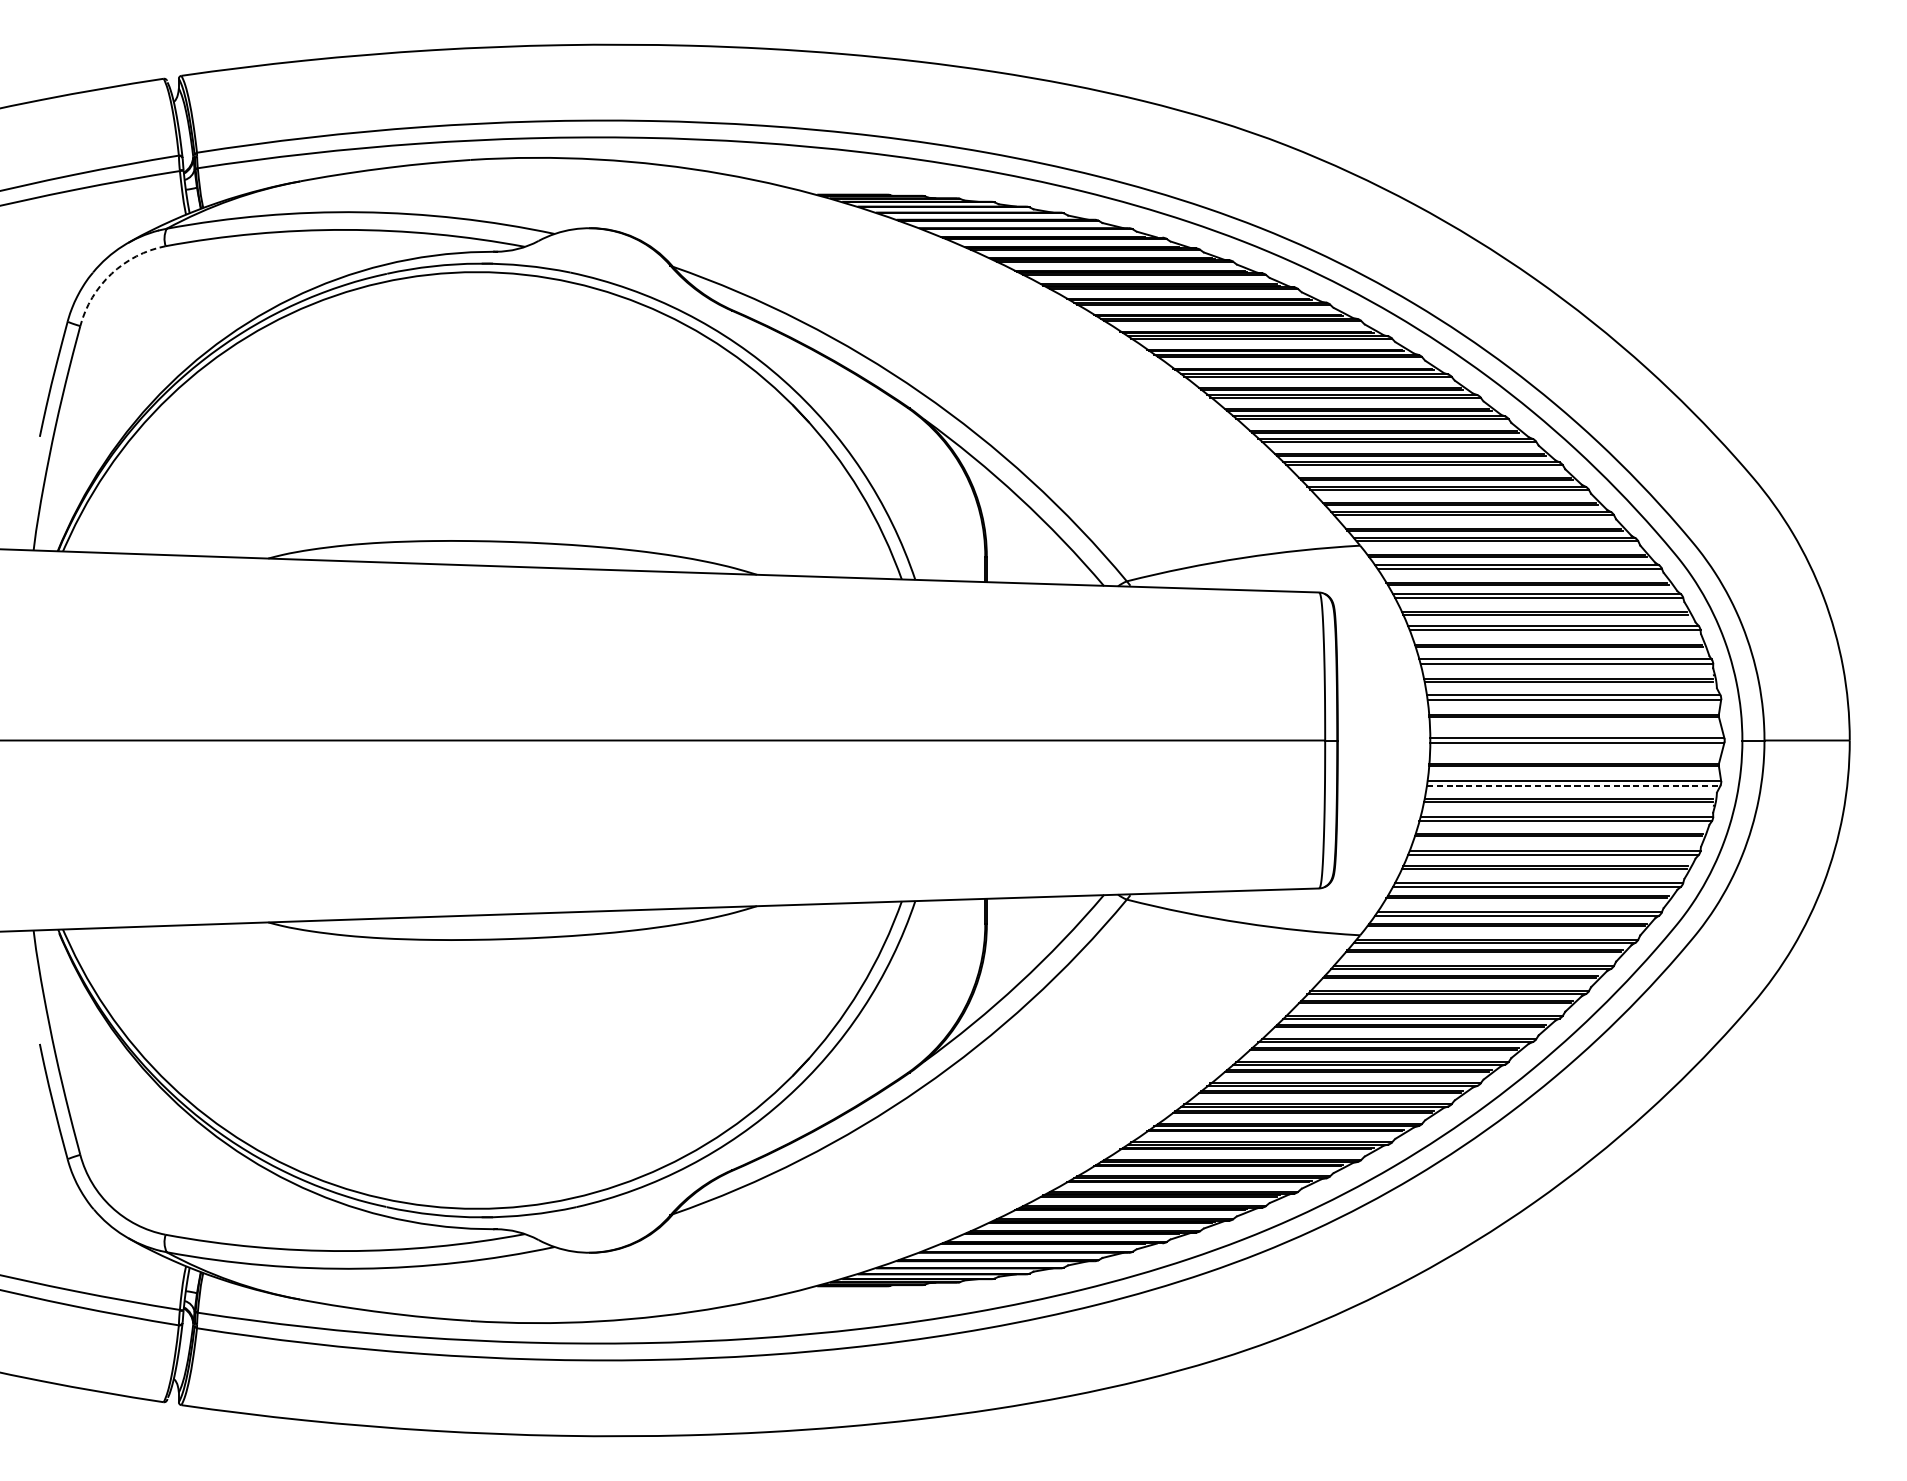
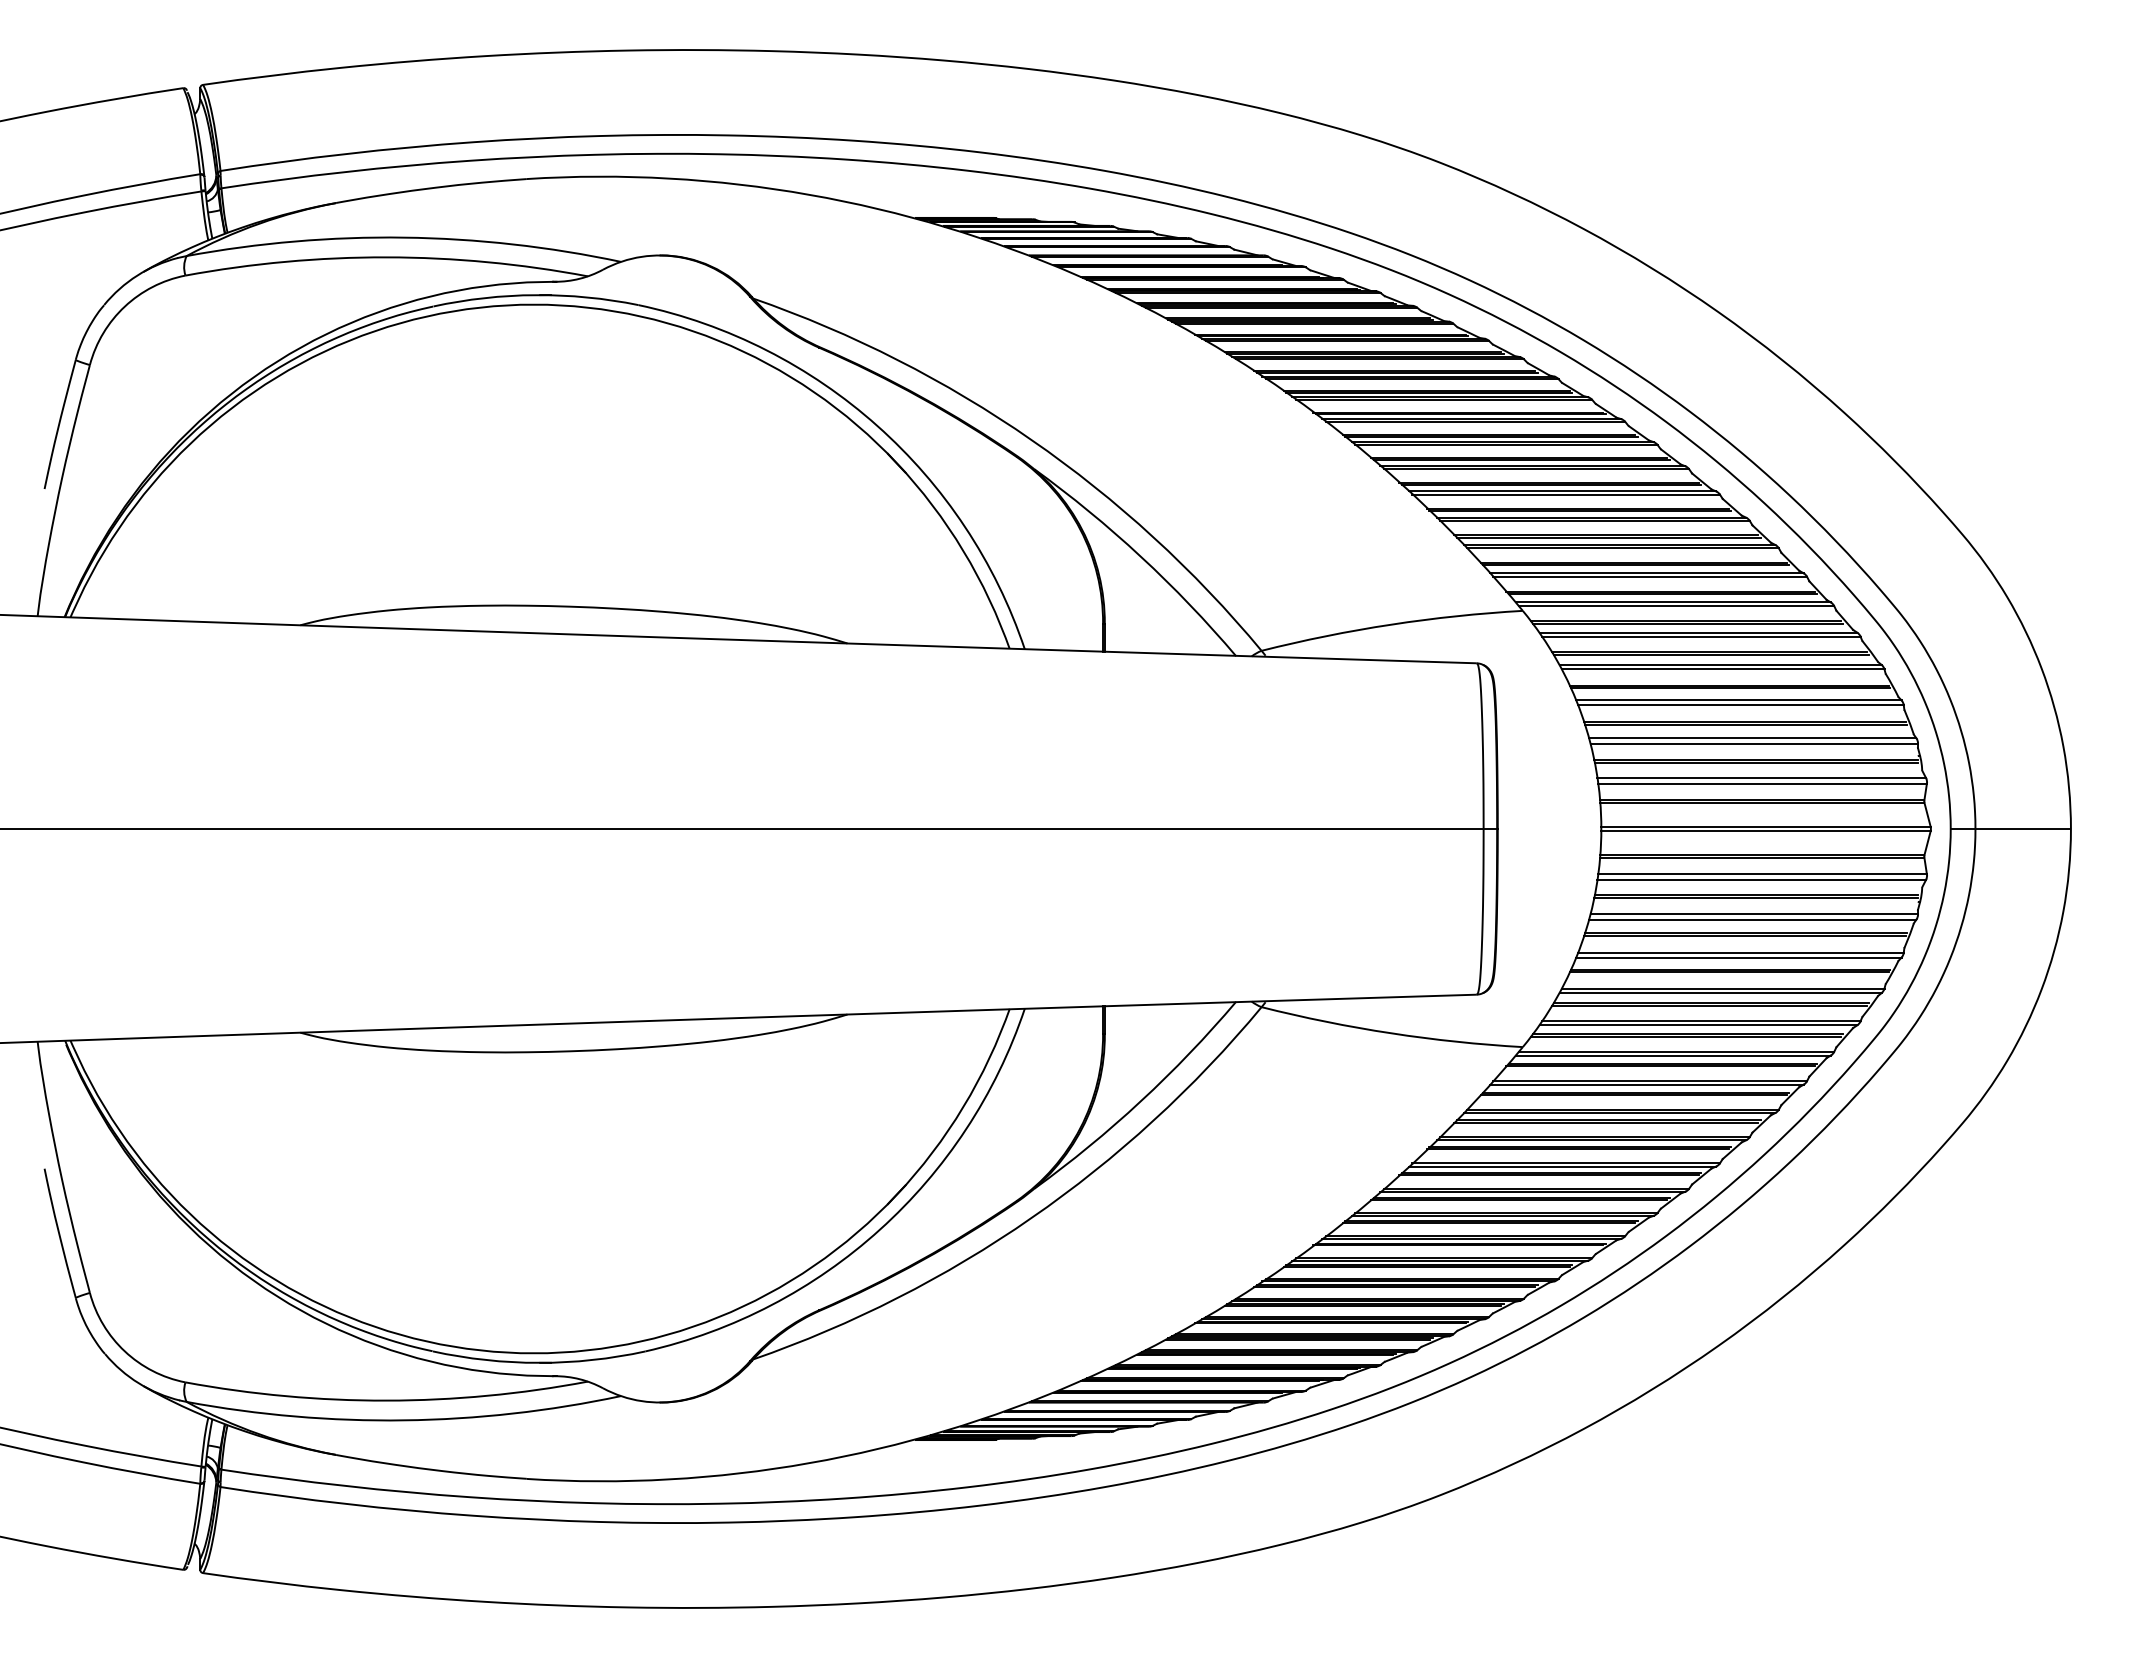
arc: (111, 273) -> (124, 306), dashed -> solid
line: (1574, 785) -> (1762, 879), dashed -> solid

